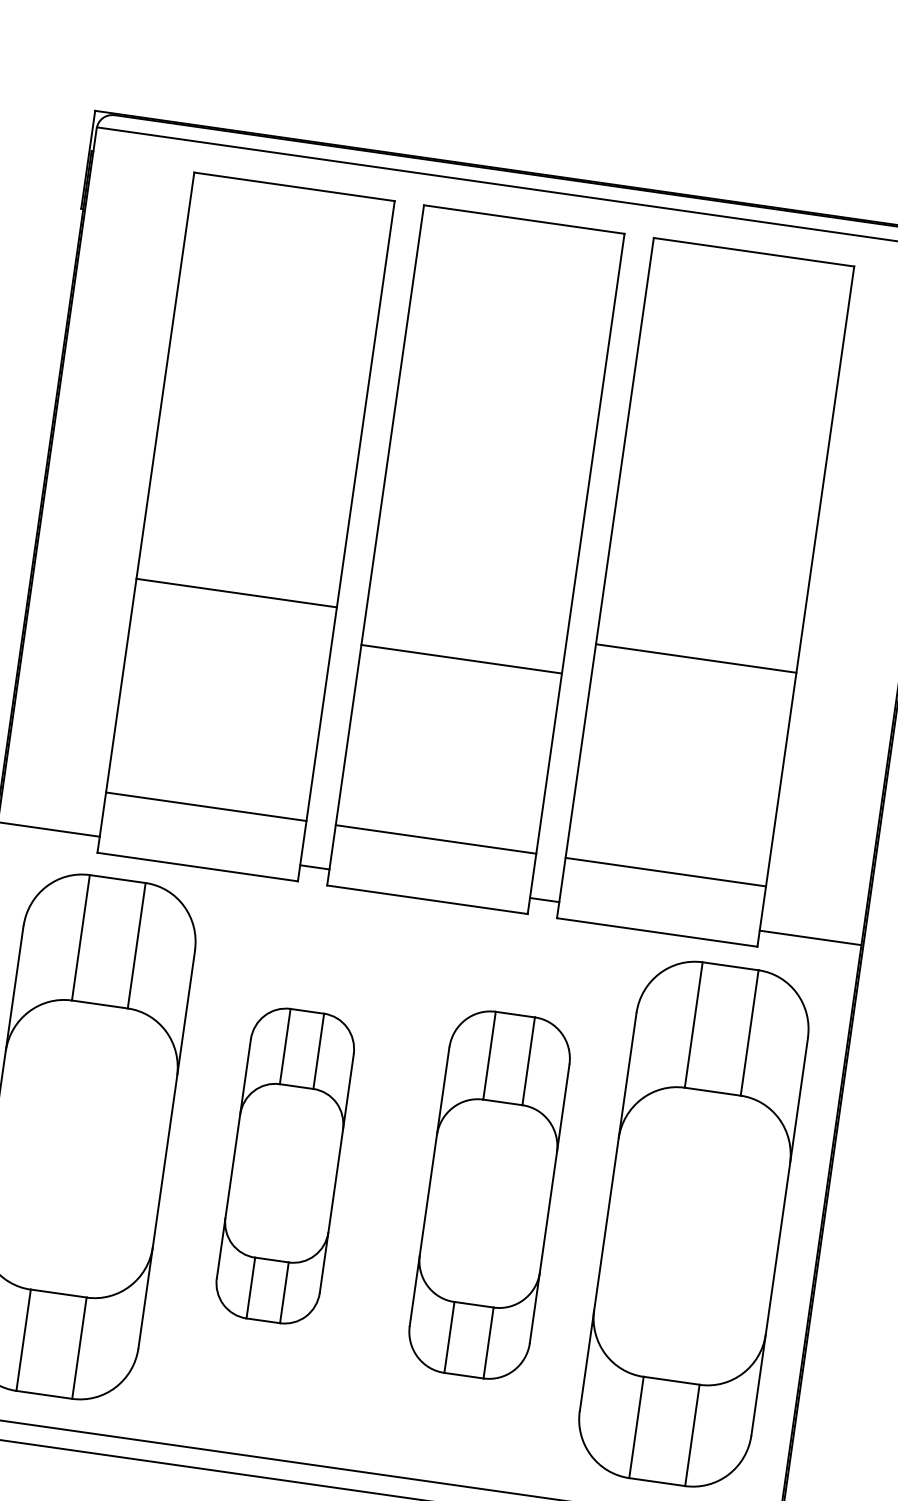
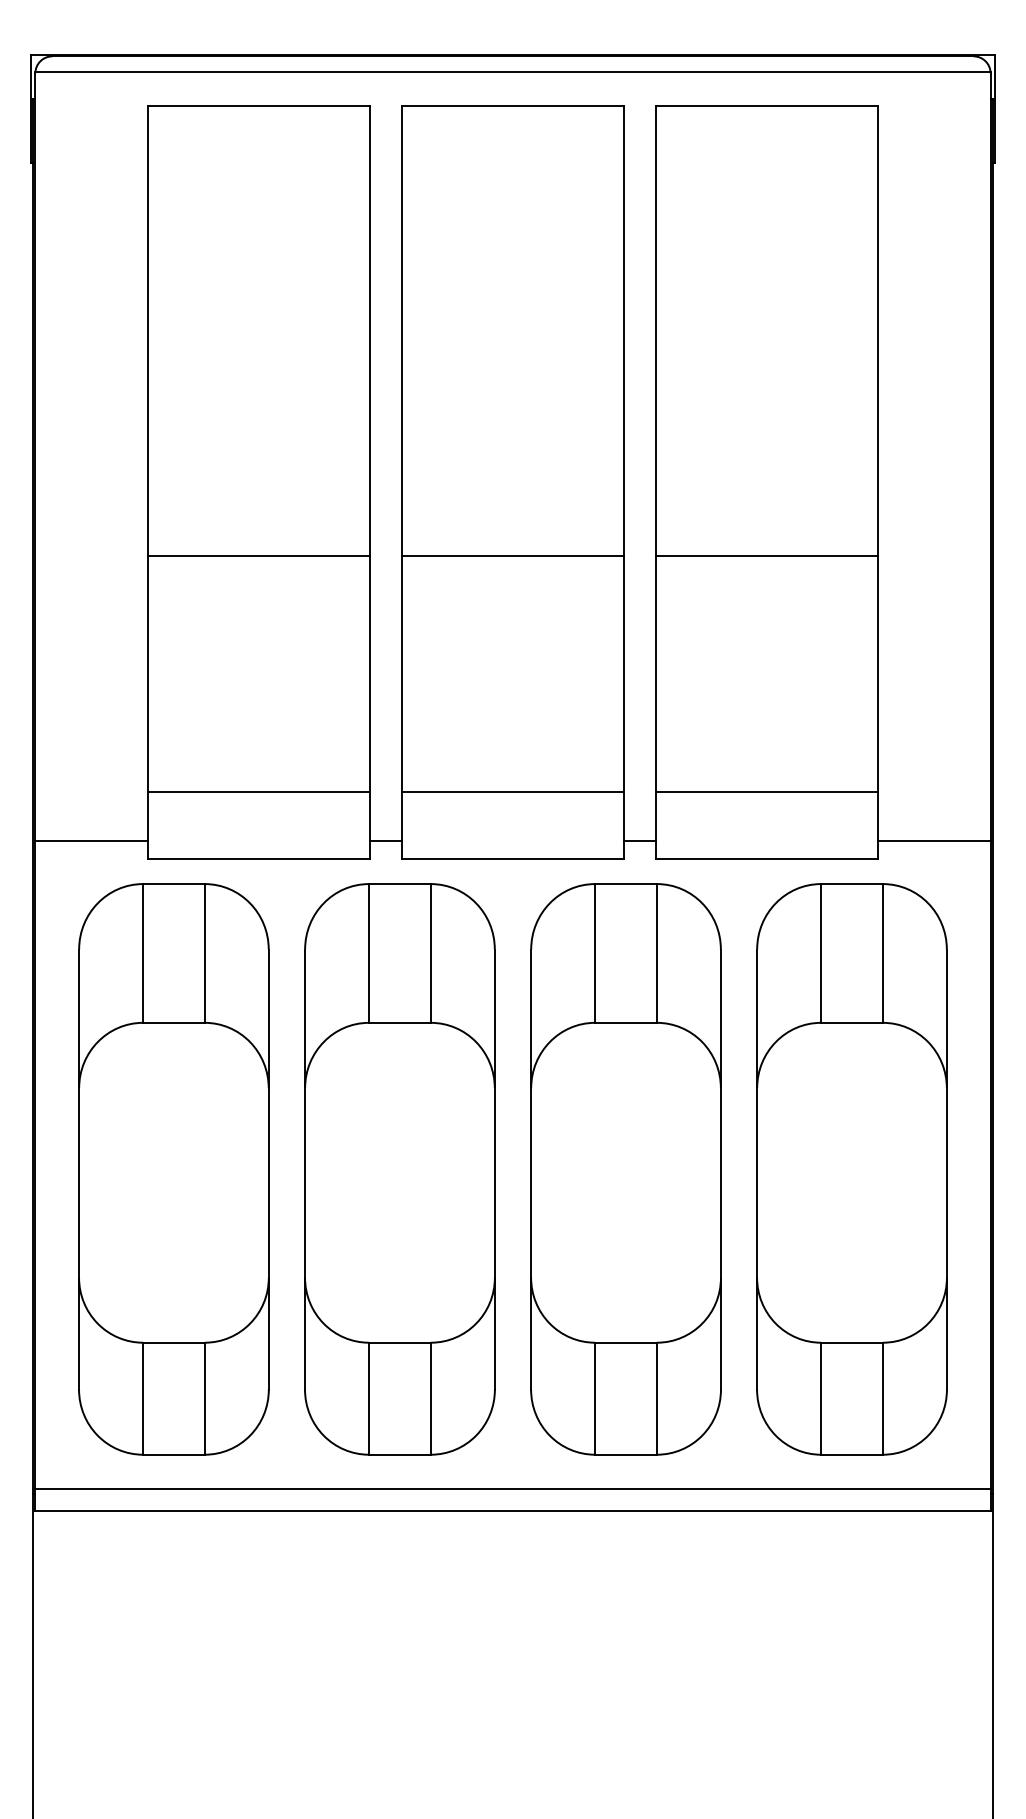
line: (461, 659) -> (512, 555), moved
part: (284, 1166) -> (399, 1169), size x1.67
part: (489, 1195) -> (625, 1169), size x1.43

